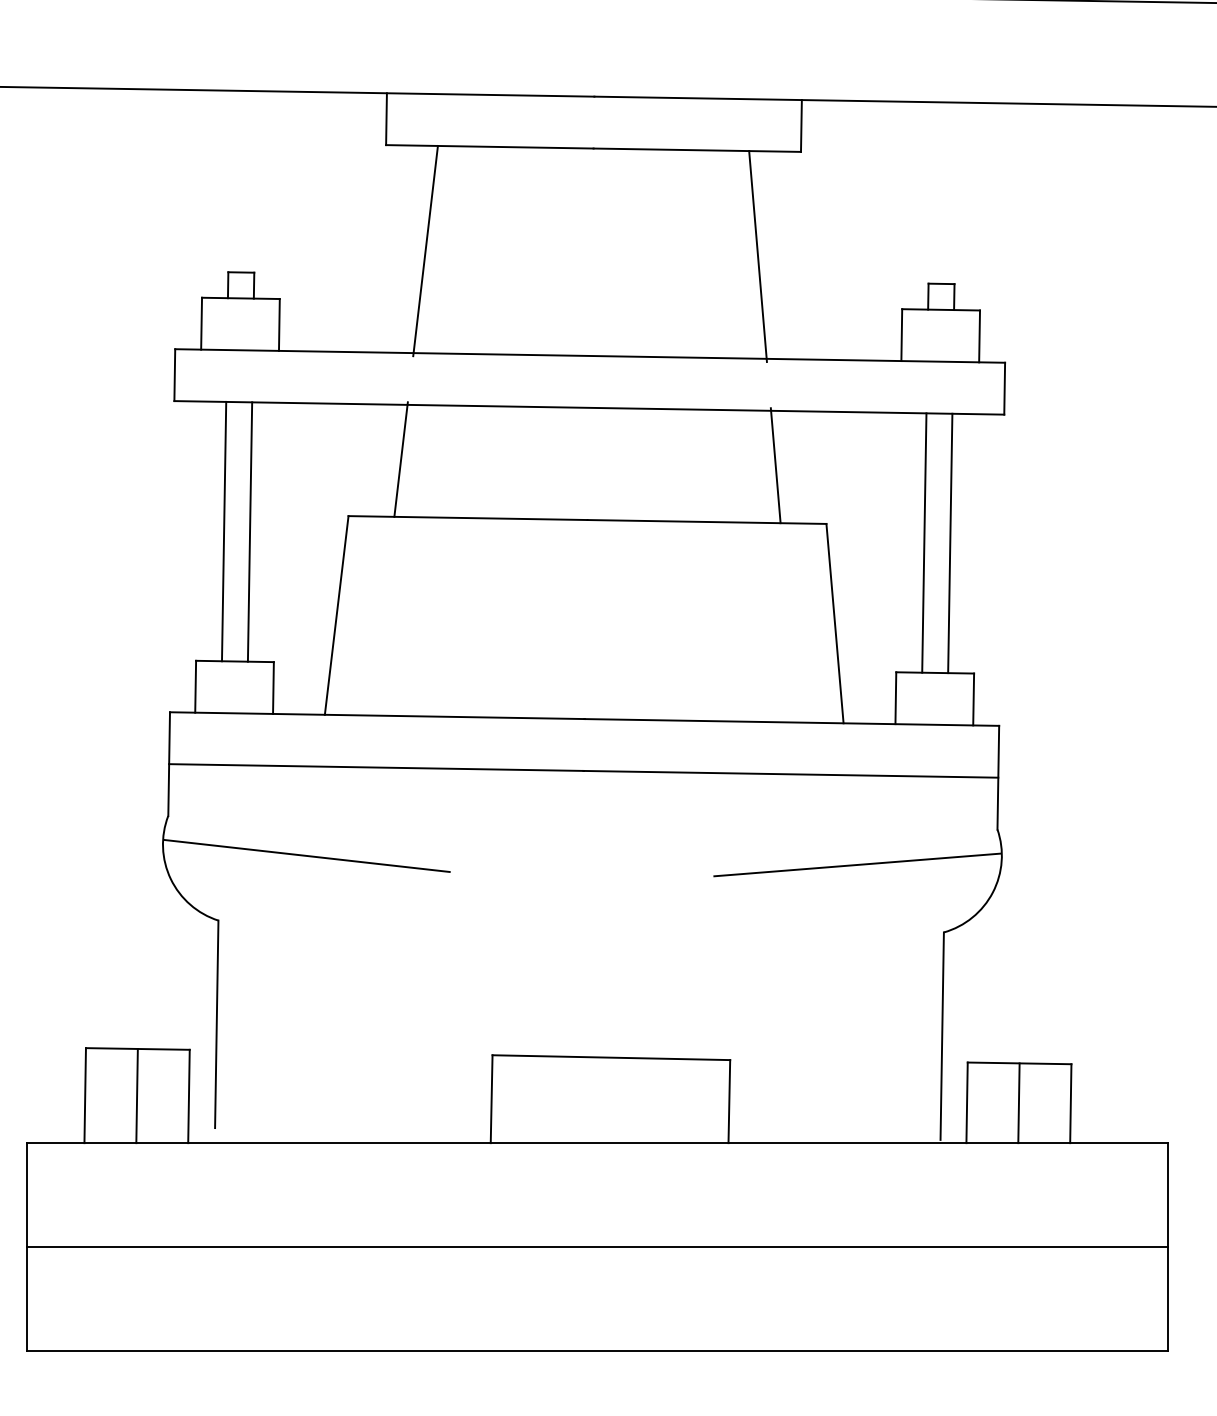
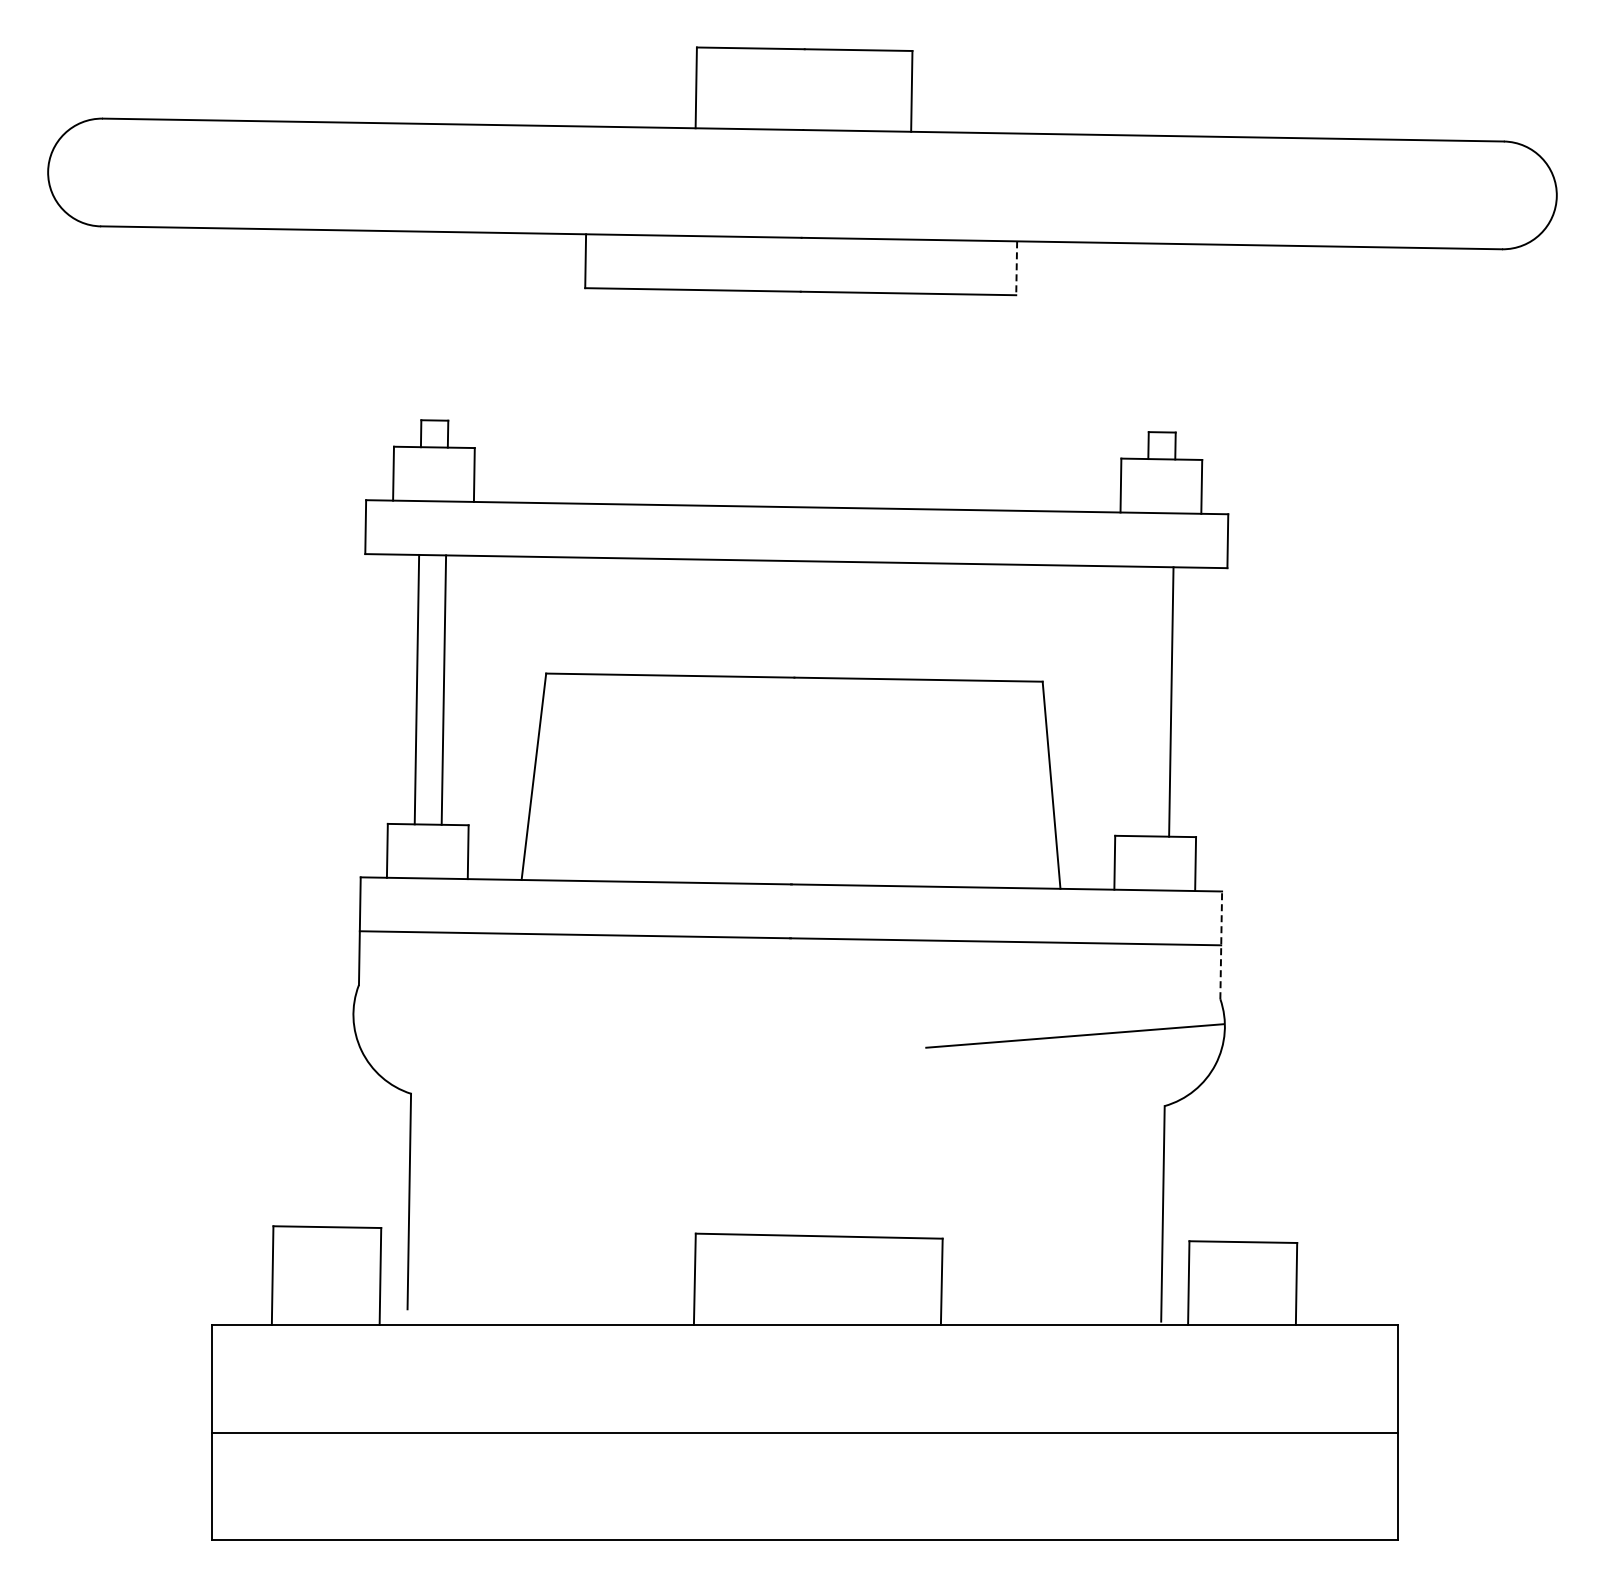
line: (801, 126) -> (1016, 268), solid -> dashed
line: (425, 251) -> (626, 398), removed
line: (757, 256) -> (971, 403), removed
line: (400, 459) -> (600, 614), removed
line: (775, 465) -> (989, 620), removed
line: (924, 542) -> (1144, 701), removed
line: (998, 777) -> (1221, 945), solid -> dashed
line: (307, 855) -> (503, 1026), removed
line: (137, 1095) -> (326, 1275), removed
line: (1018, 1103) -> (1242, 1283), removed

